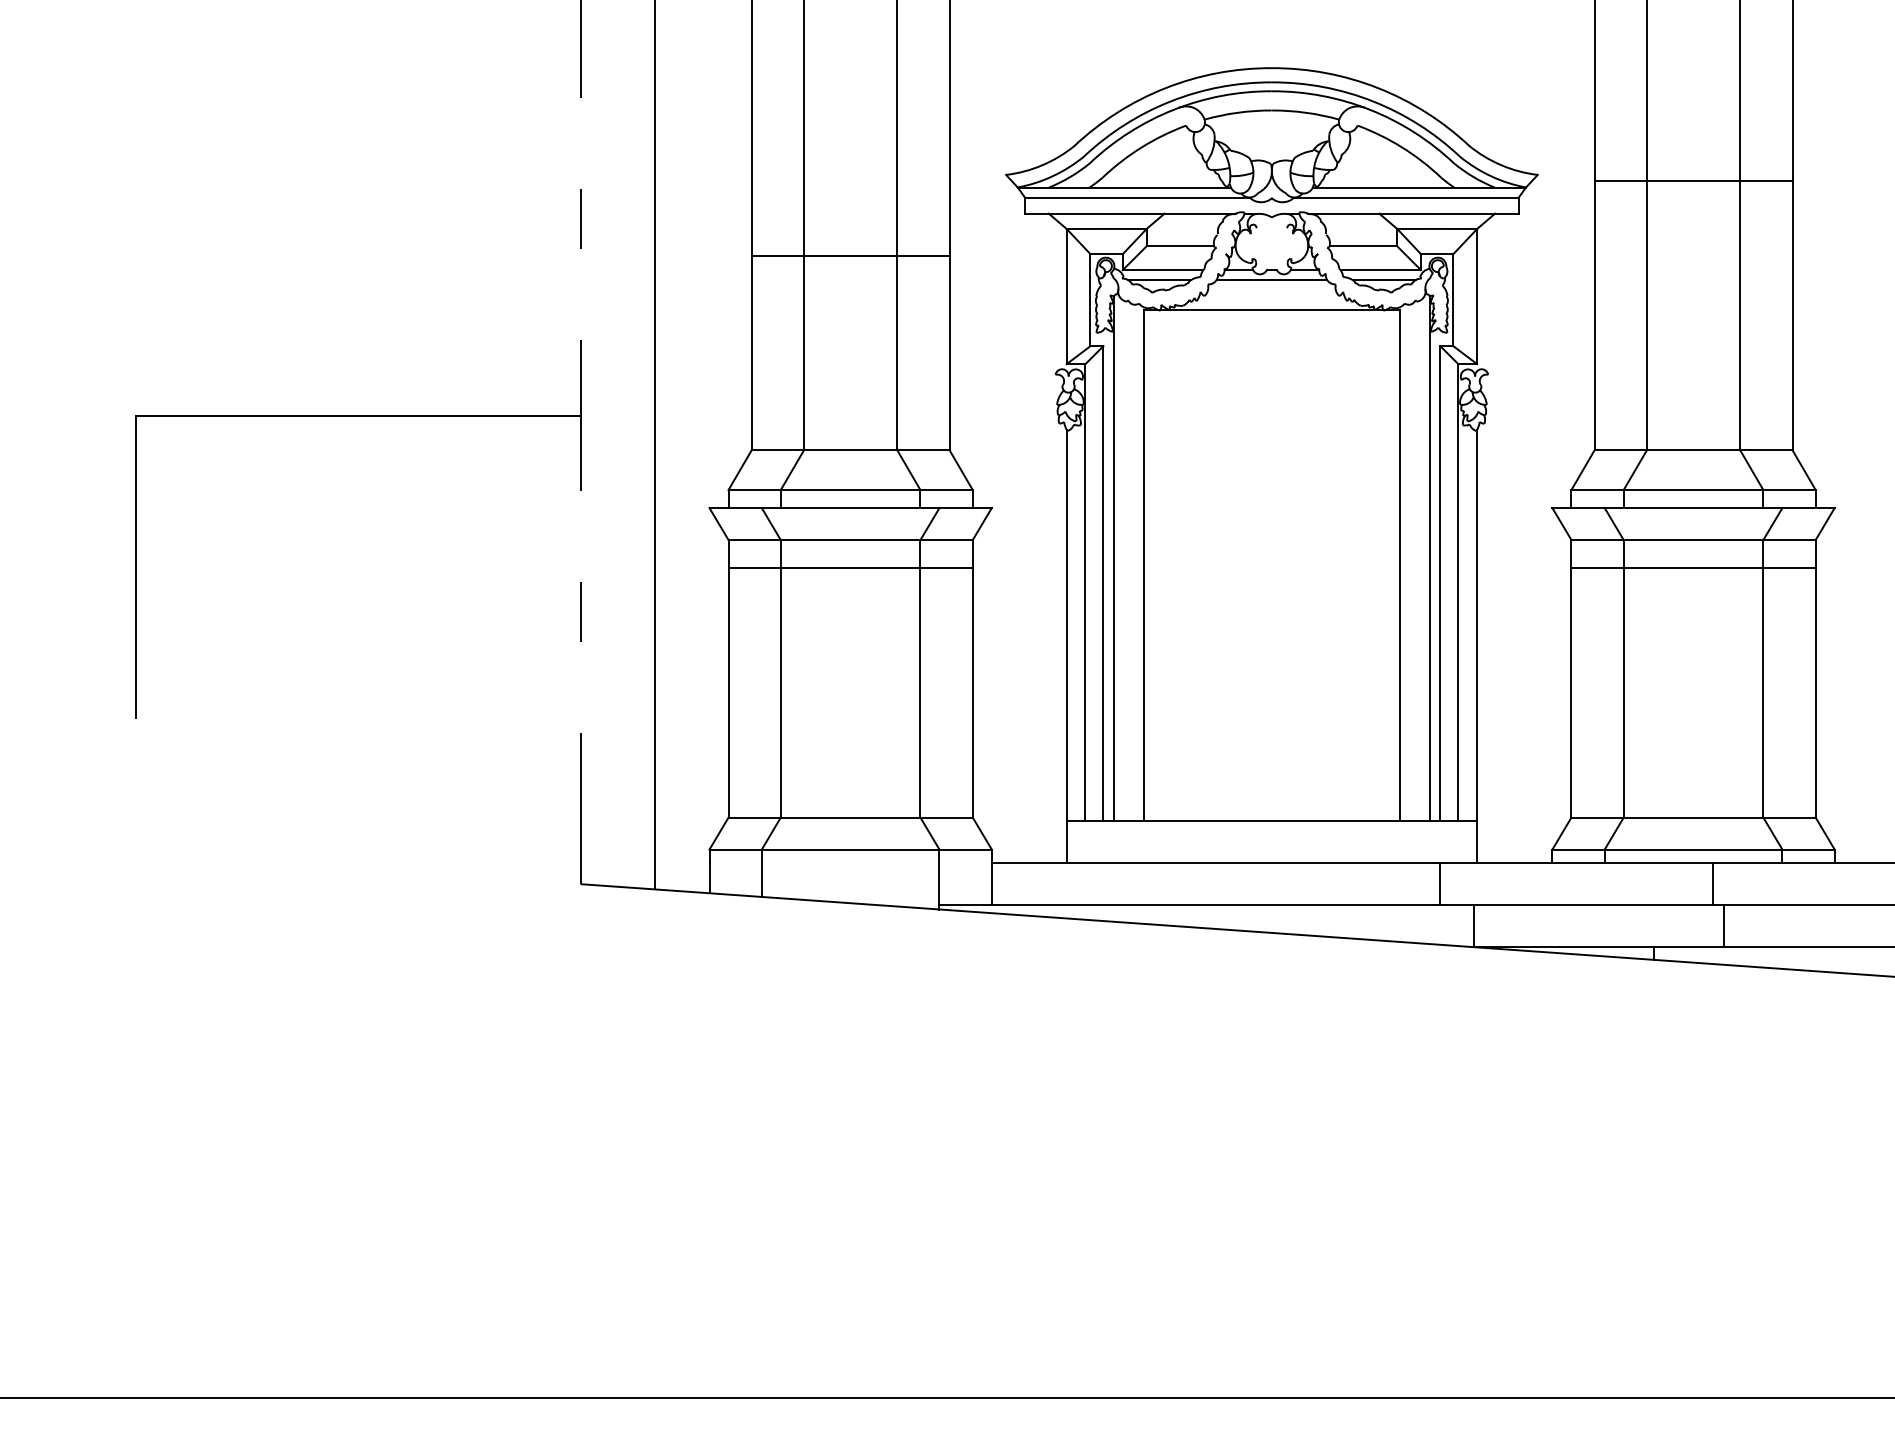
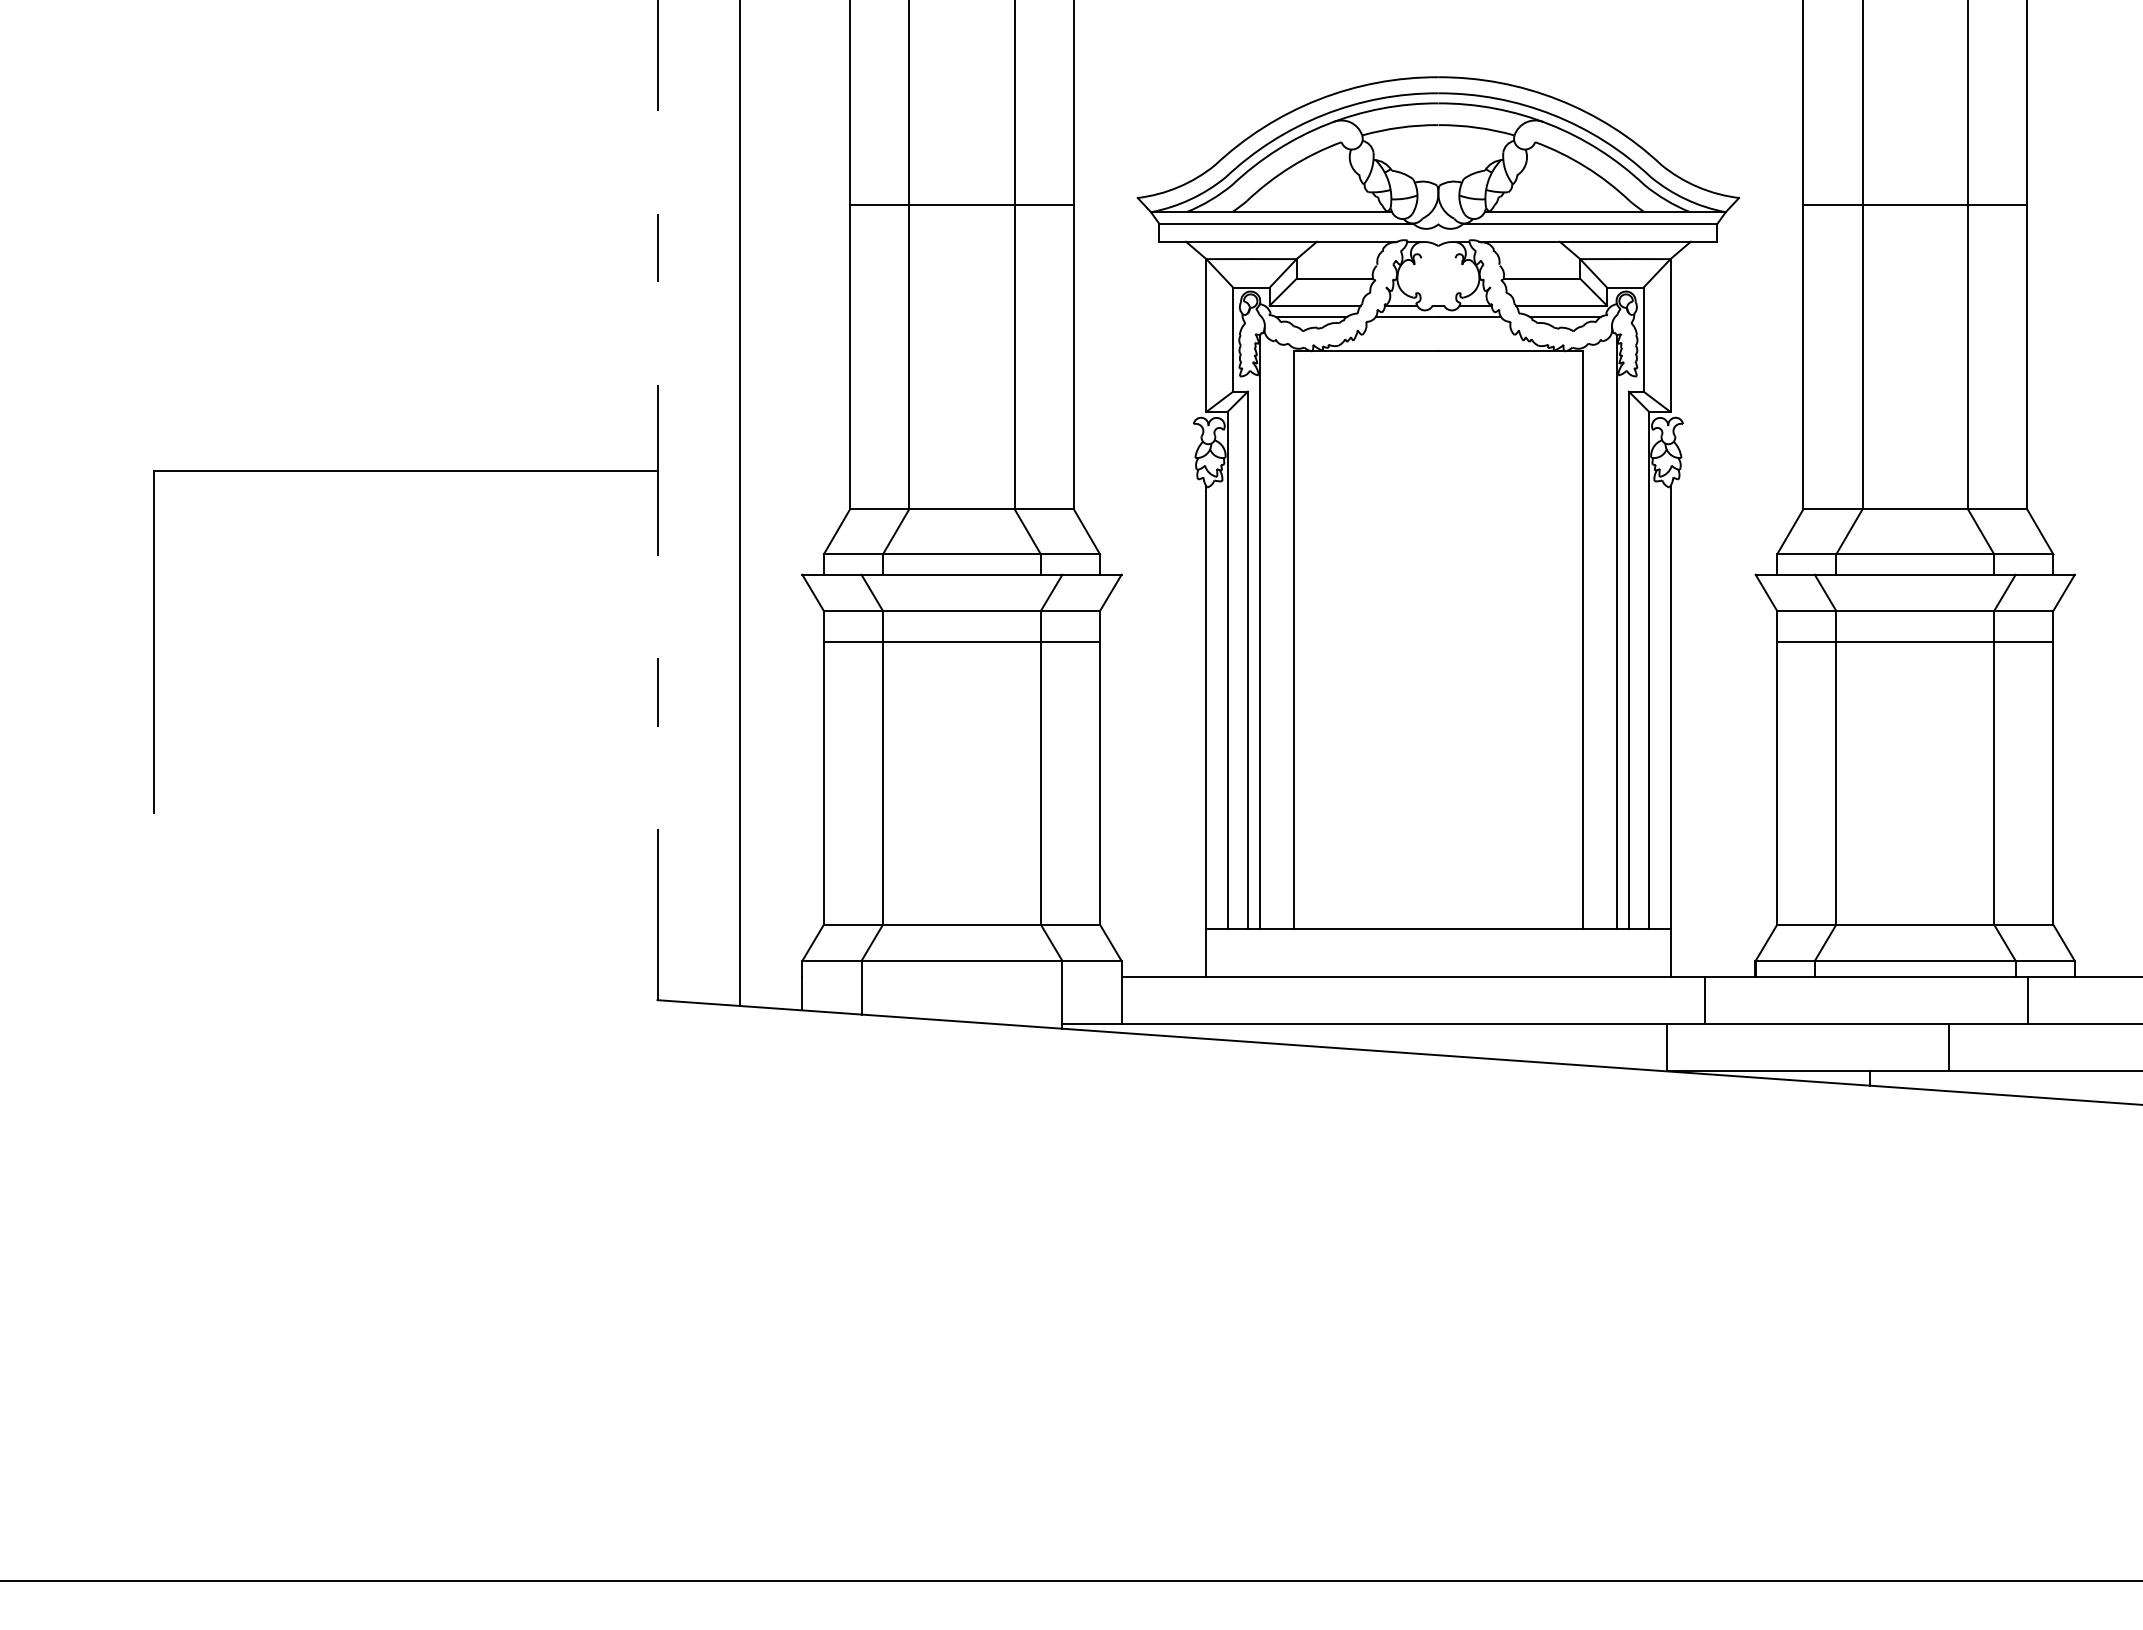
line: (850, 255) -> (961, 204), moved
line: (1439, 883) -> (1704, 999), moved
line: (1713, 883) -> (2028, 999), moved

